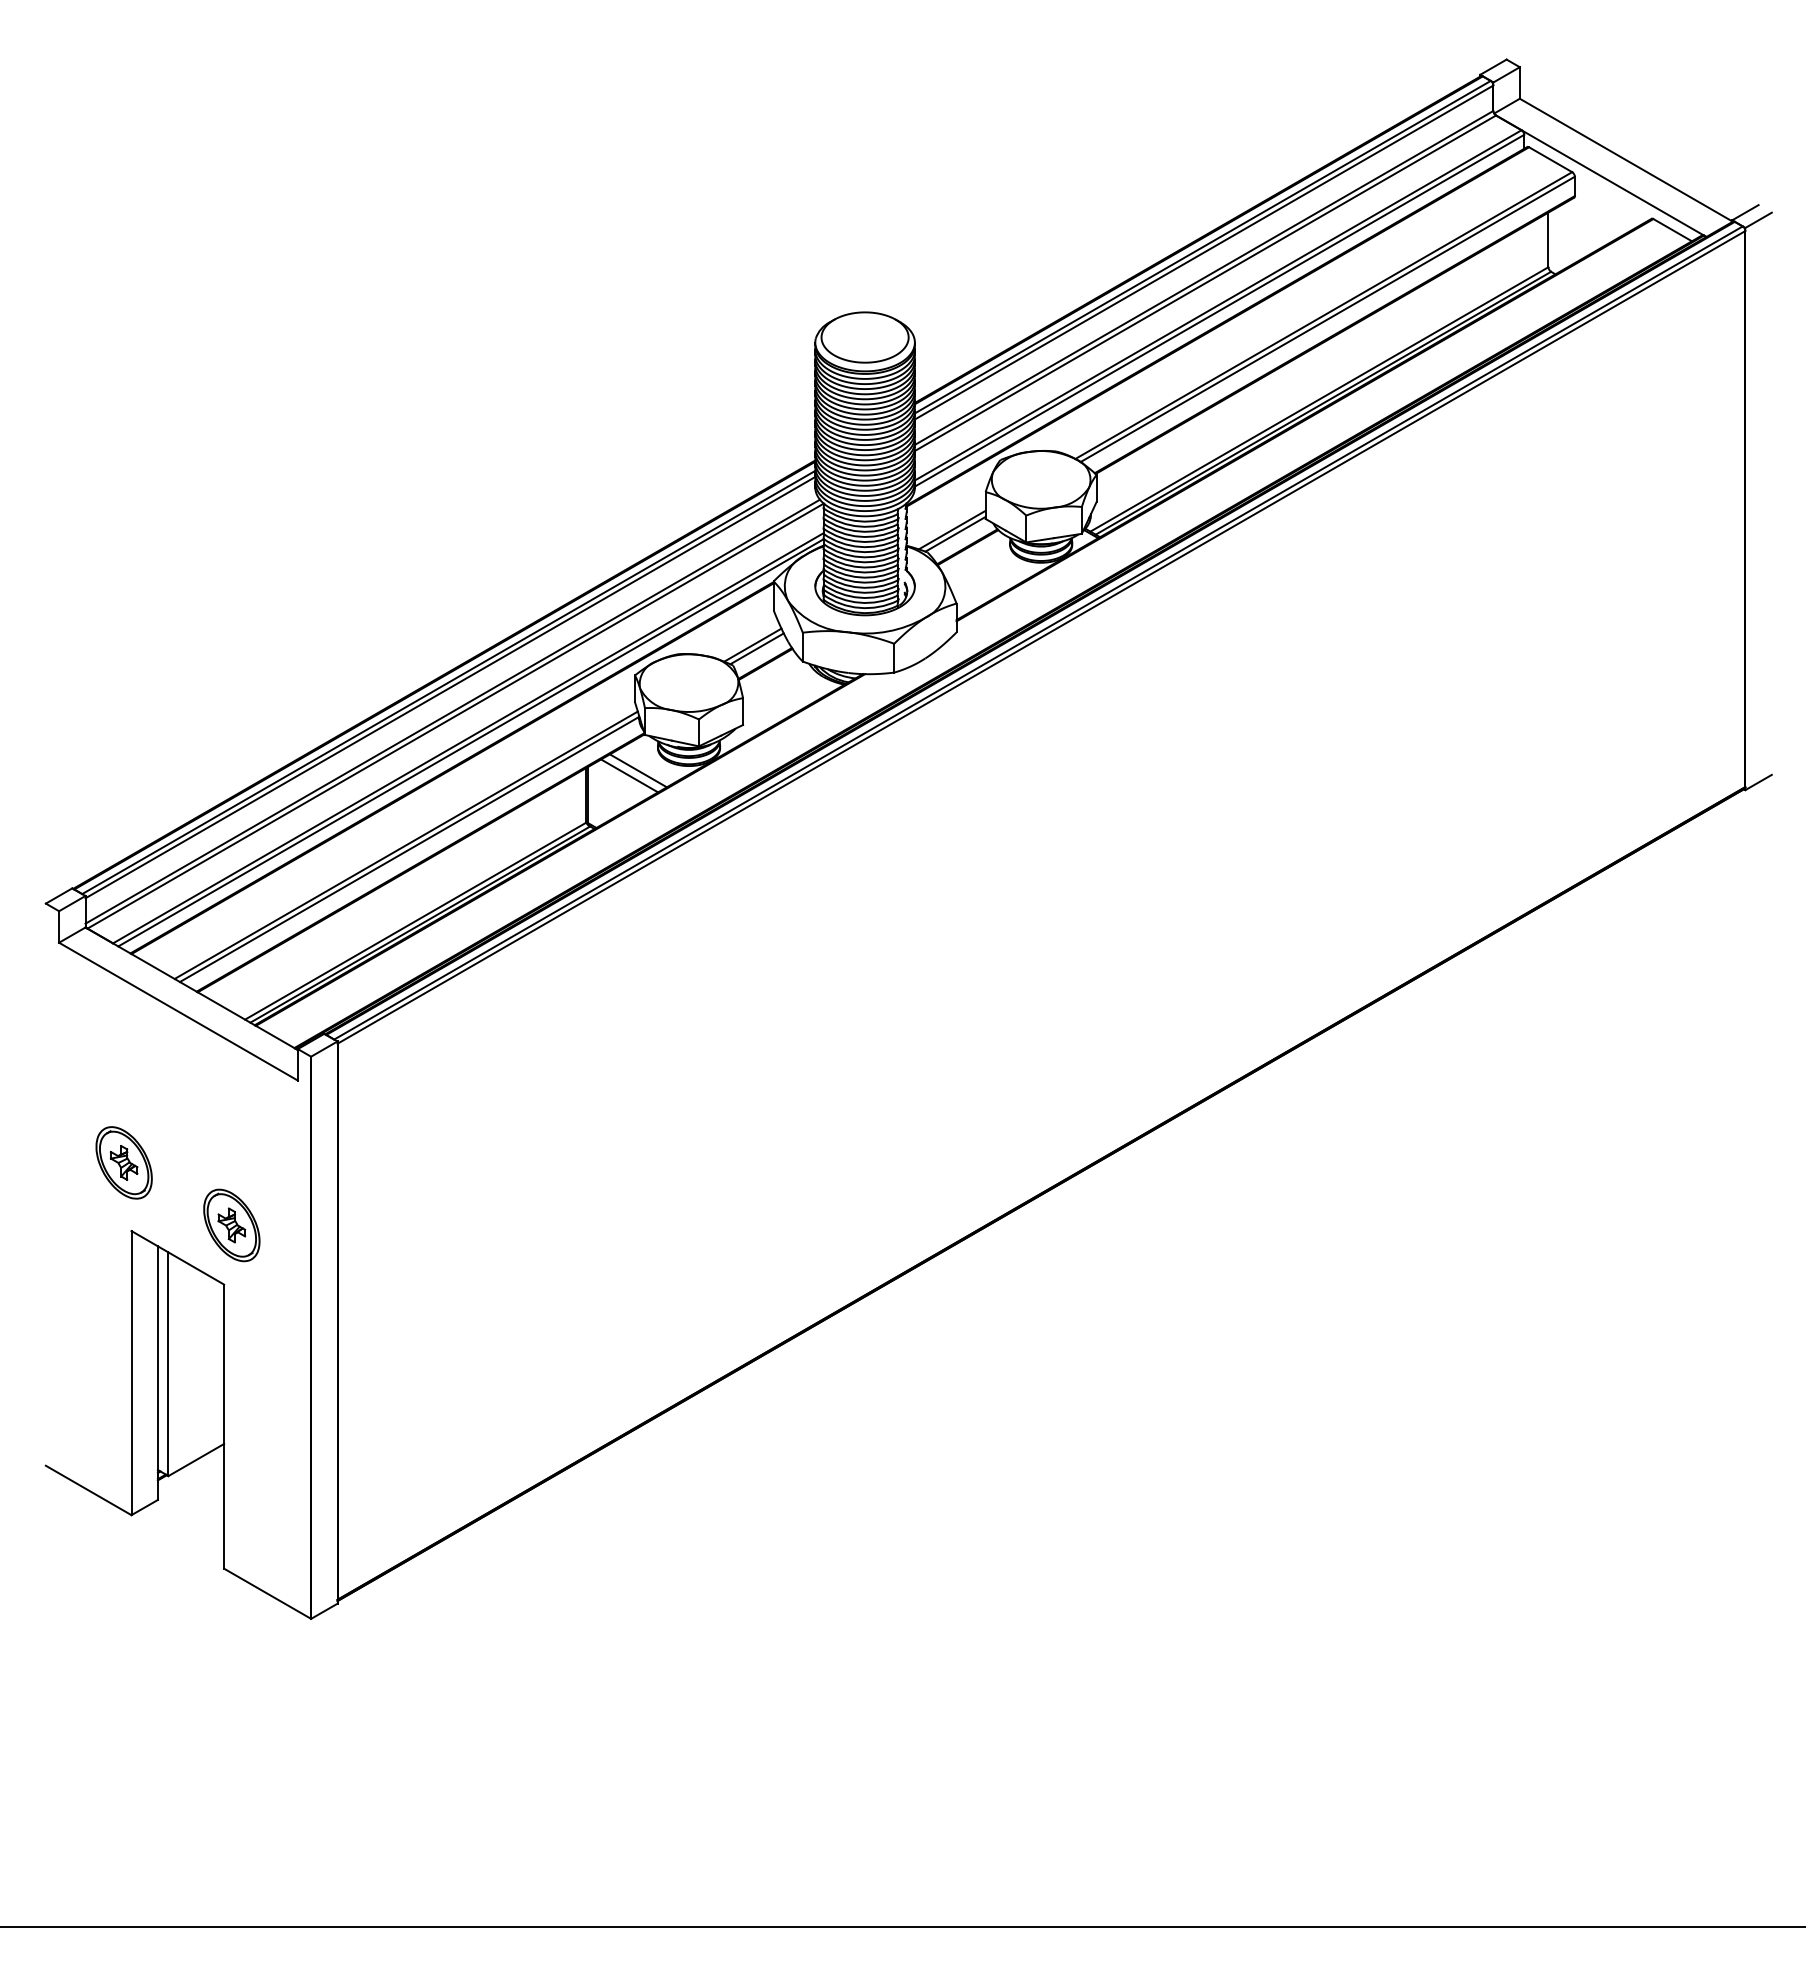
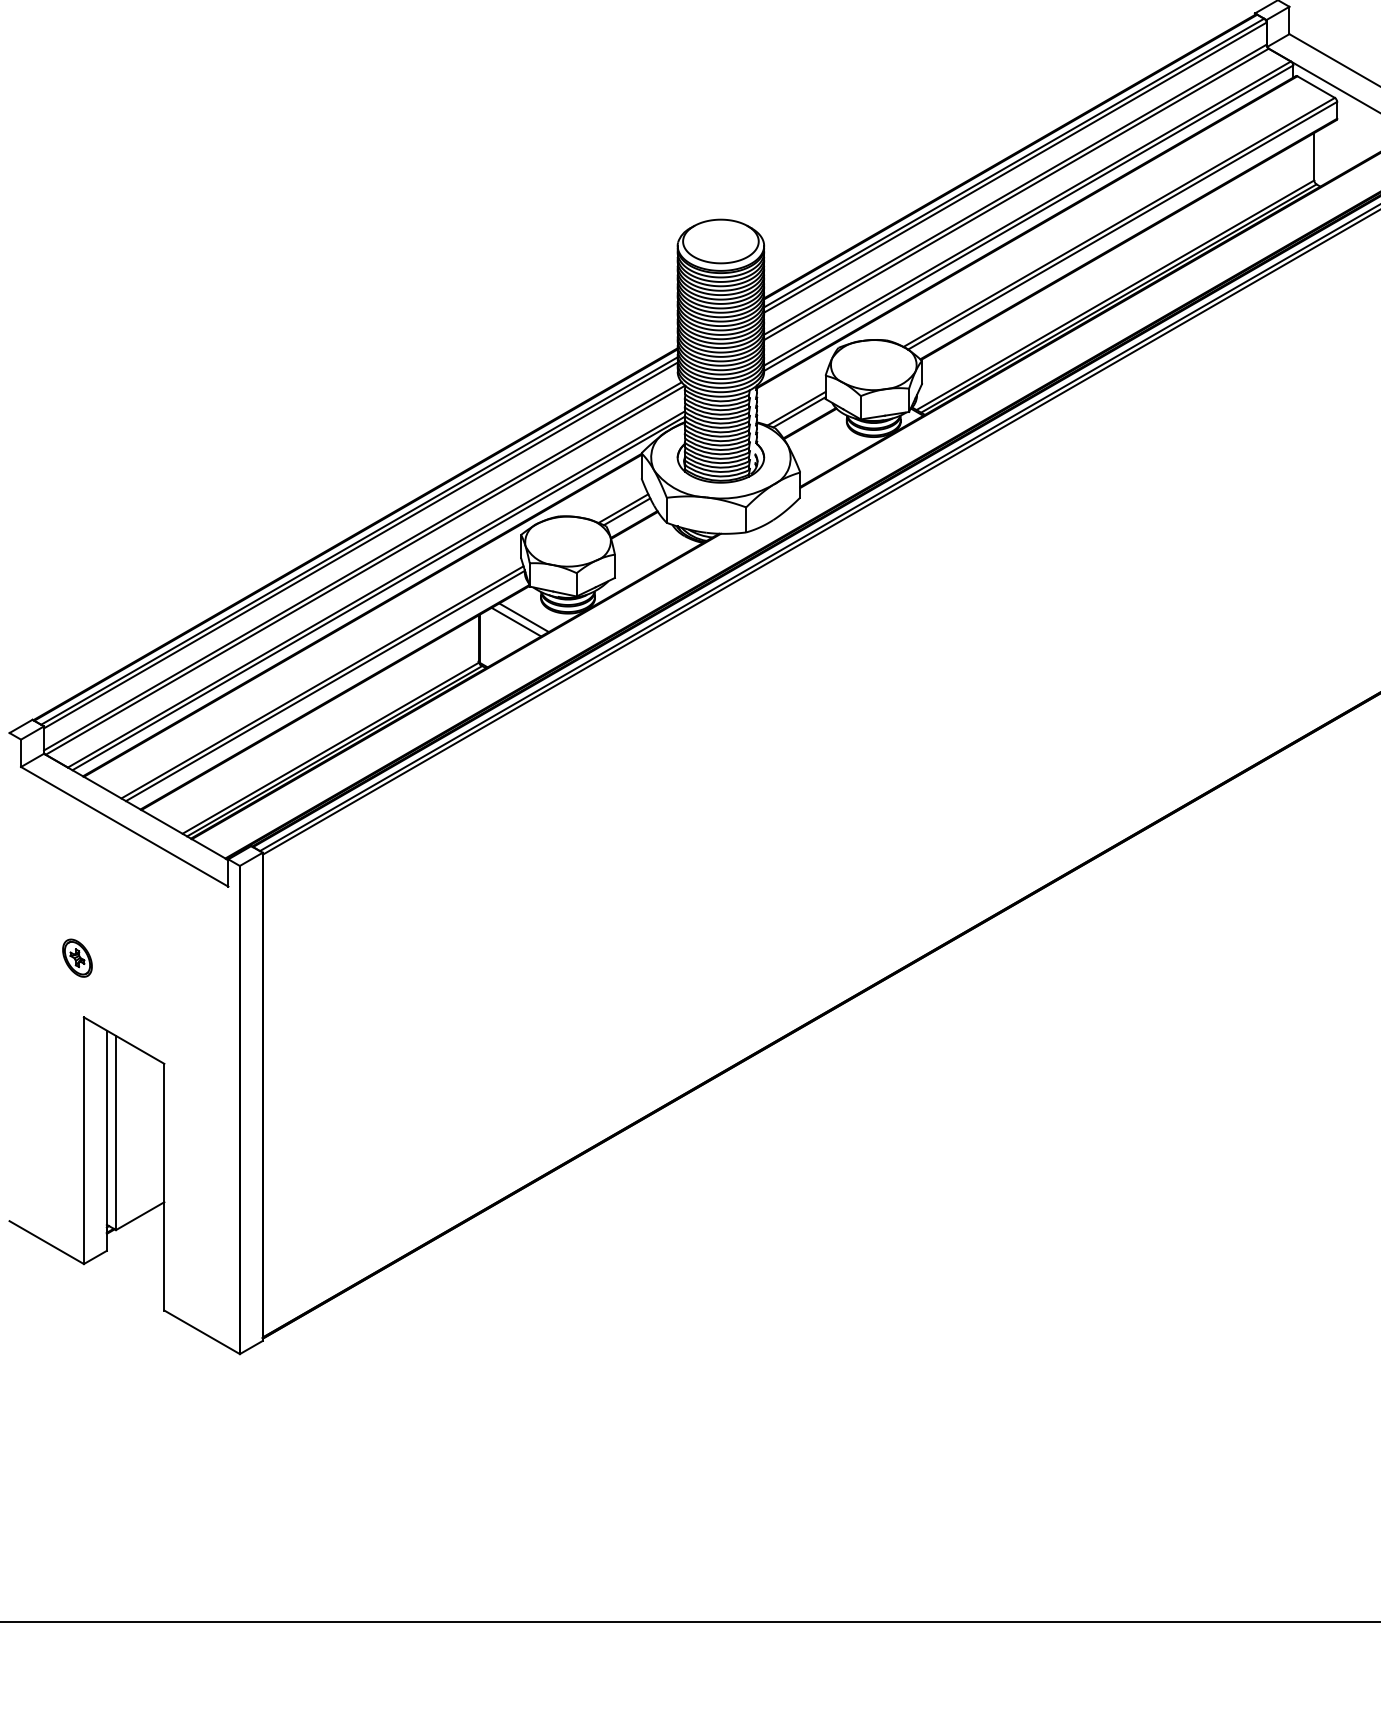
part: (123, 1162) -> (76, 957), size x0.6
part: (231, 1225) -> (170, 1012), removed

